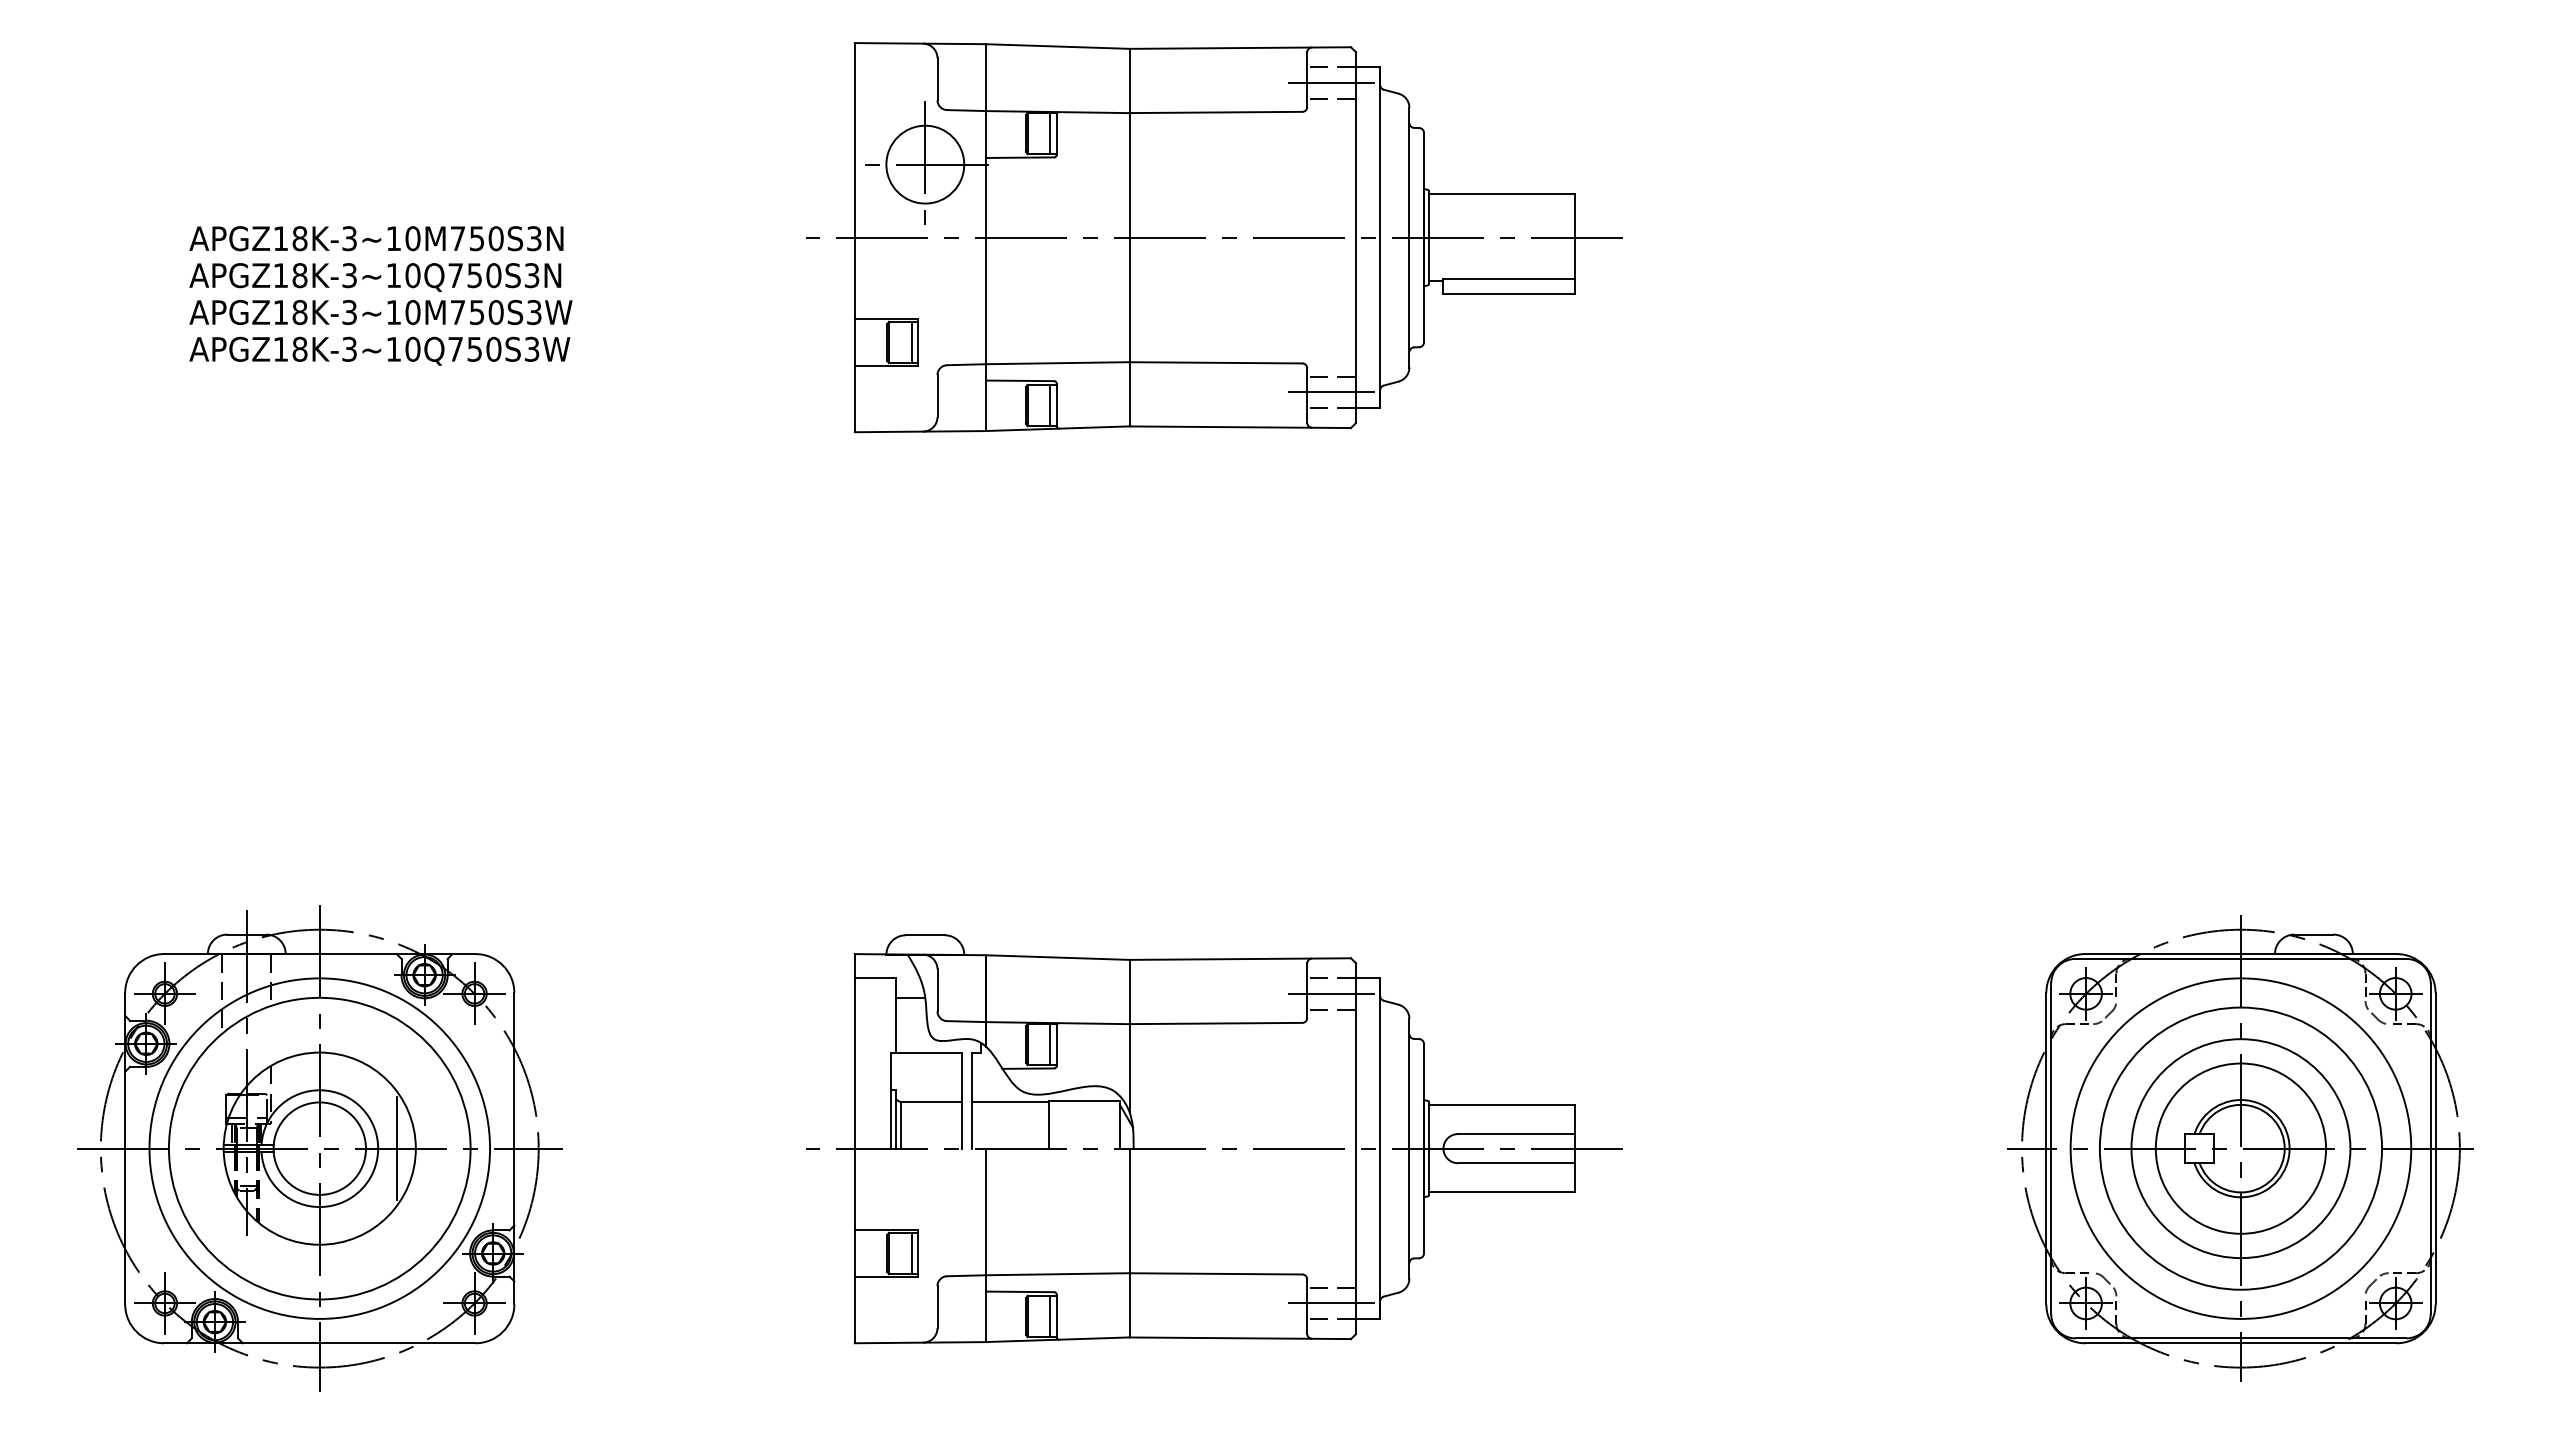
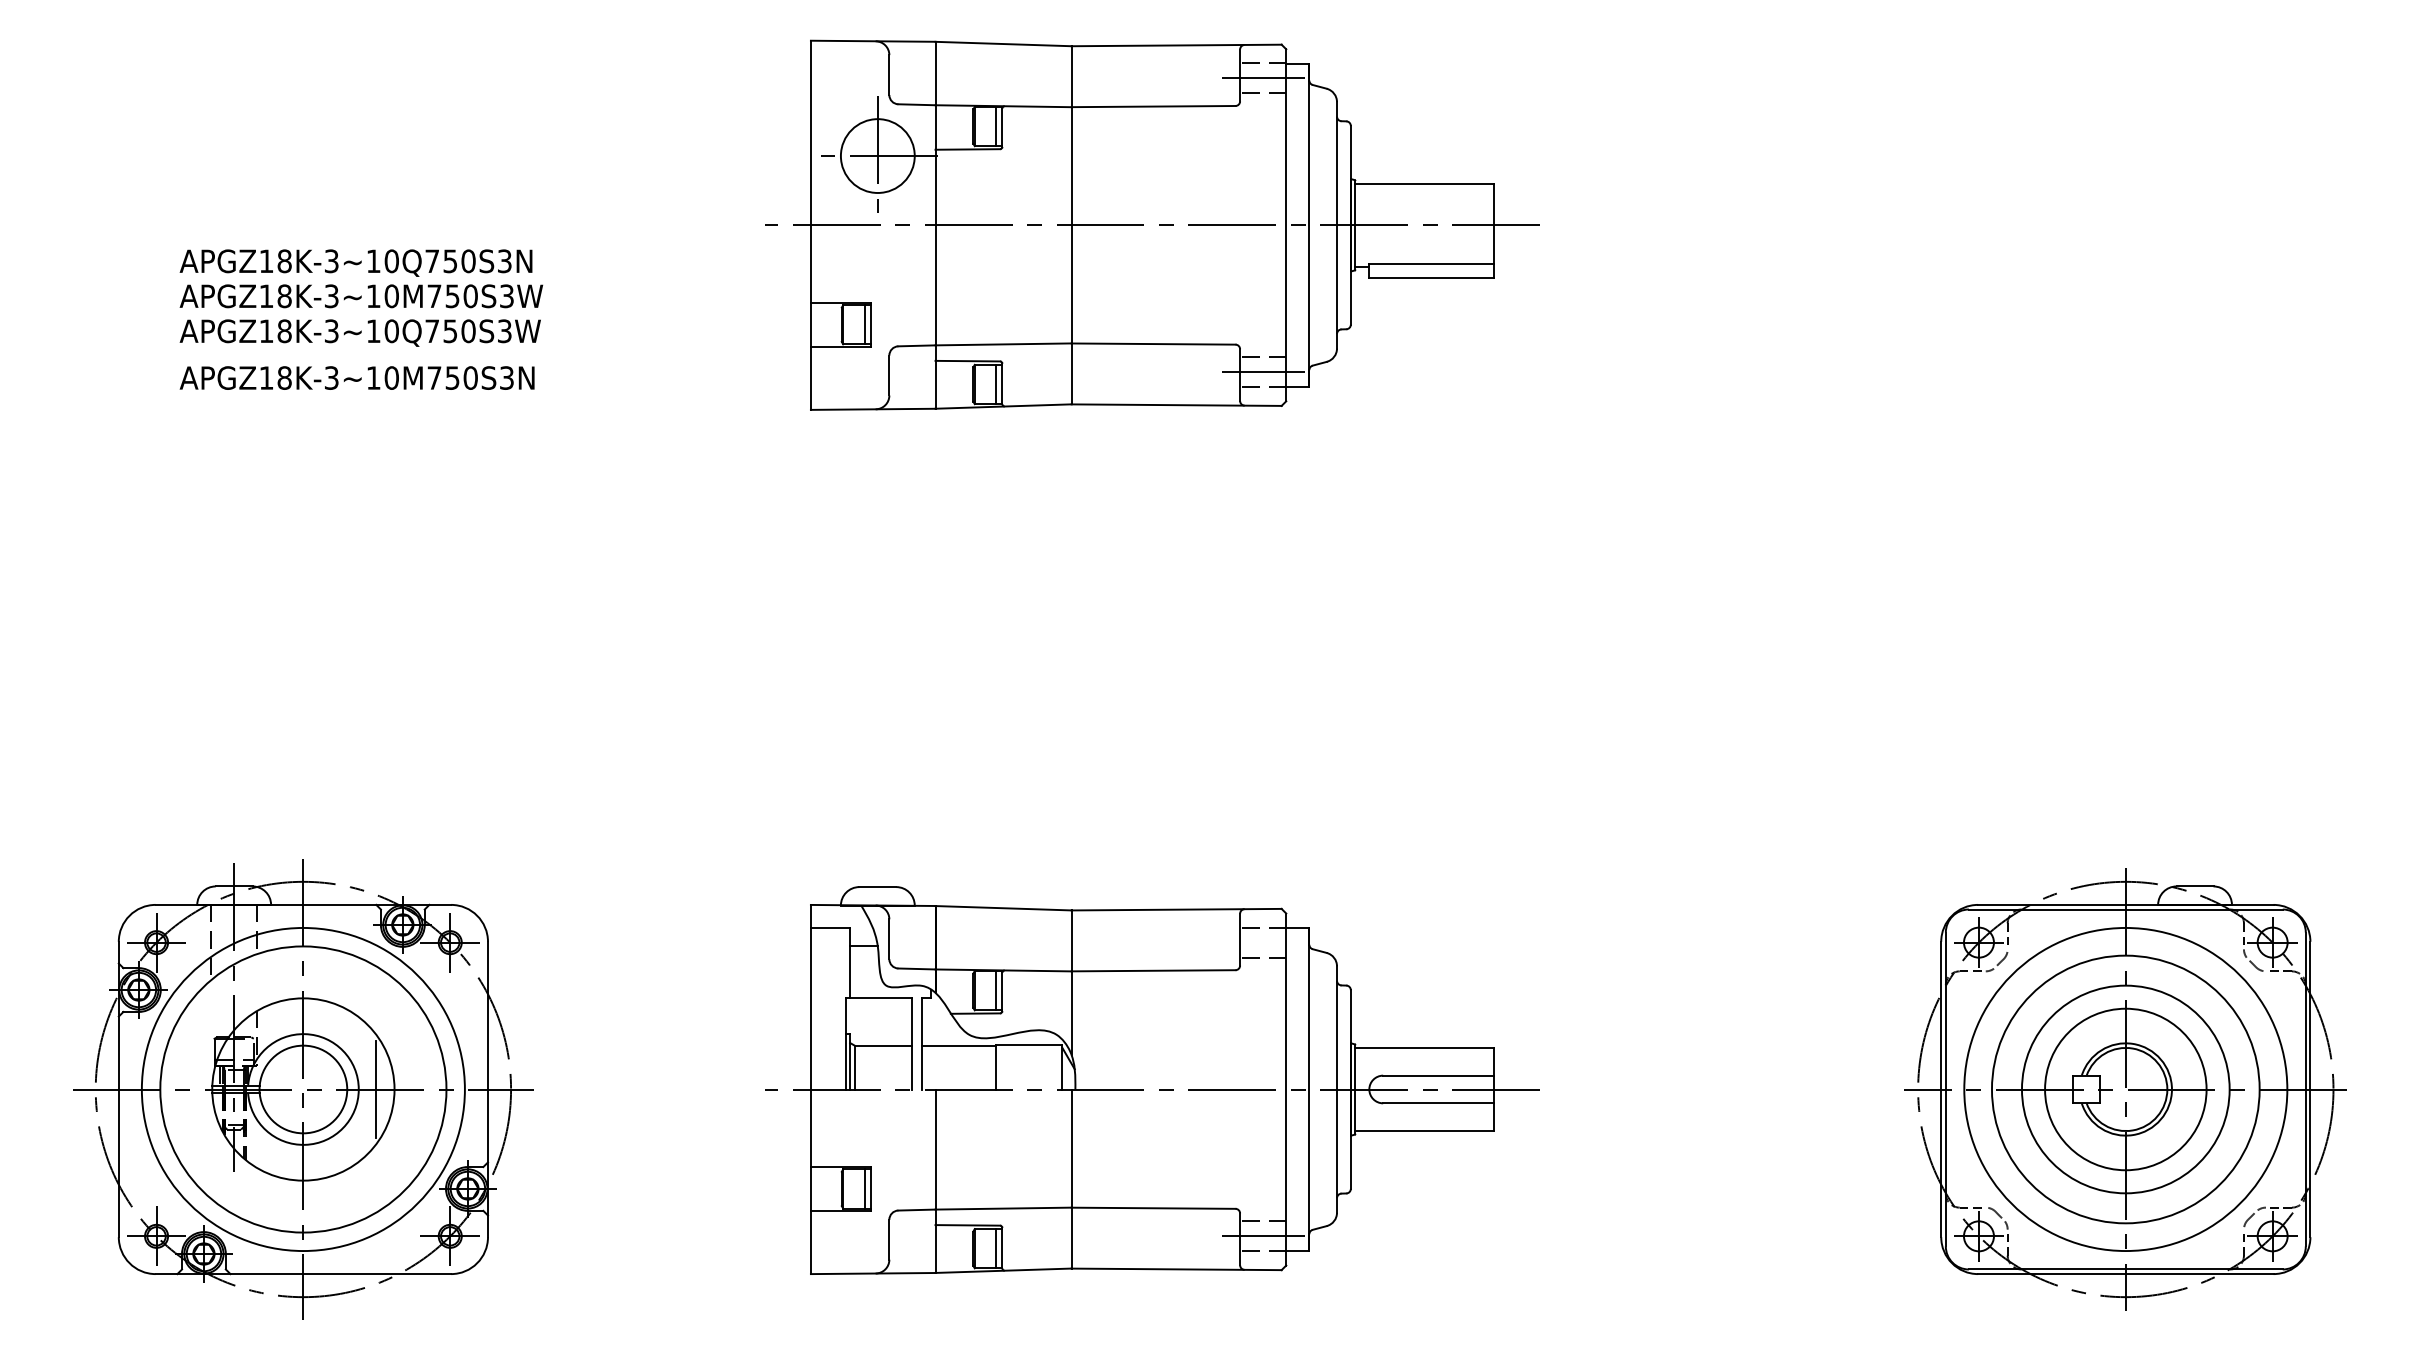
text: (376, 238) -> (357, 377), moved
line: (1331, 993) -> (1263, 942), removed

